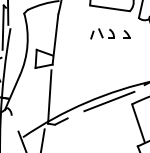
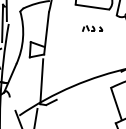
part: (110, 33) -> (92, 28), size x0.6
line: (108, 101) -> (91, 85), removed

